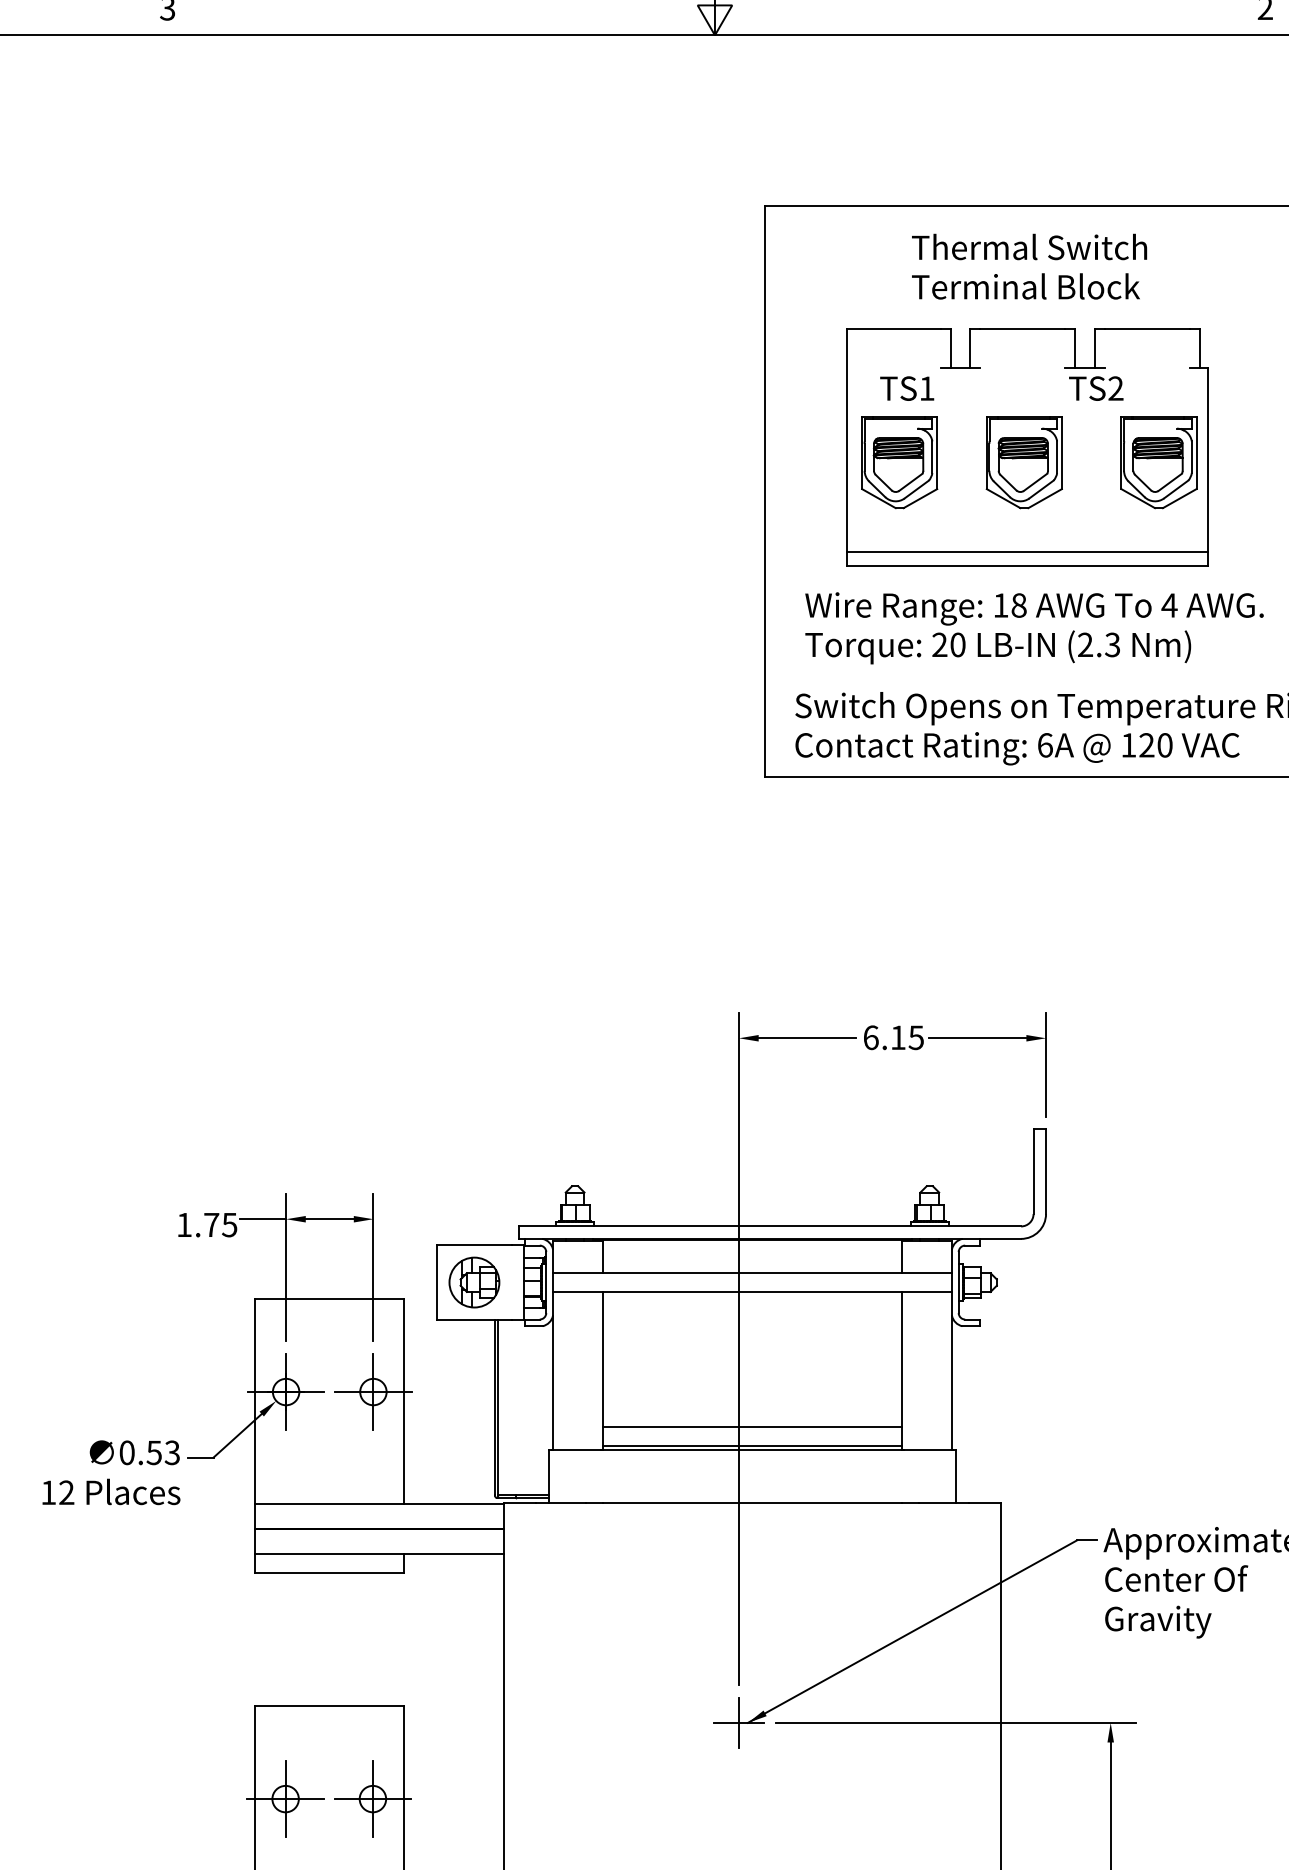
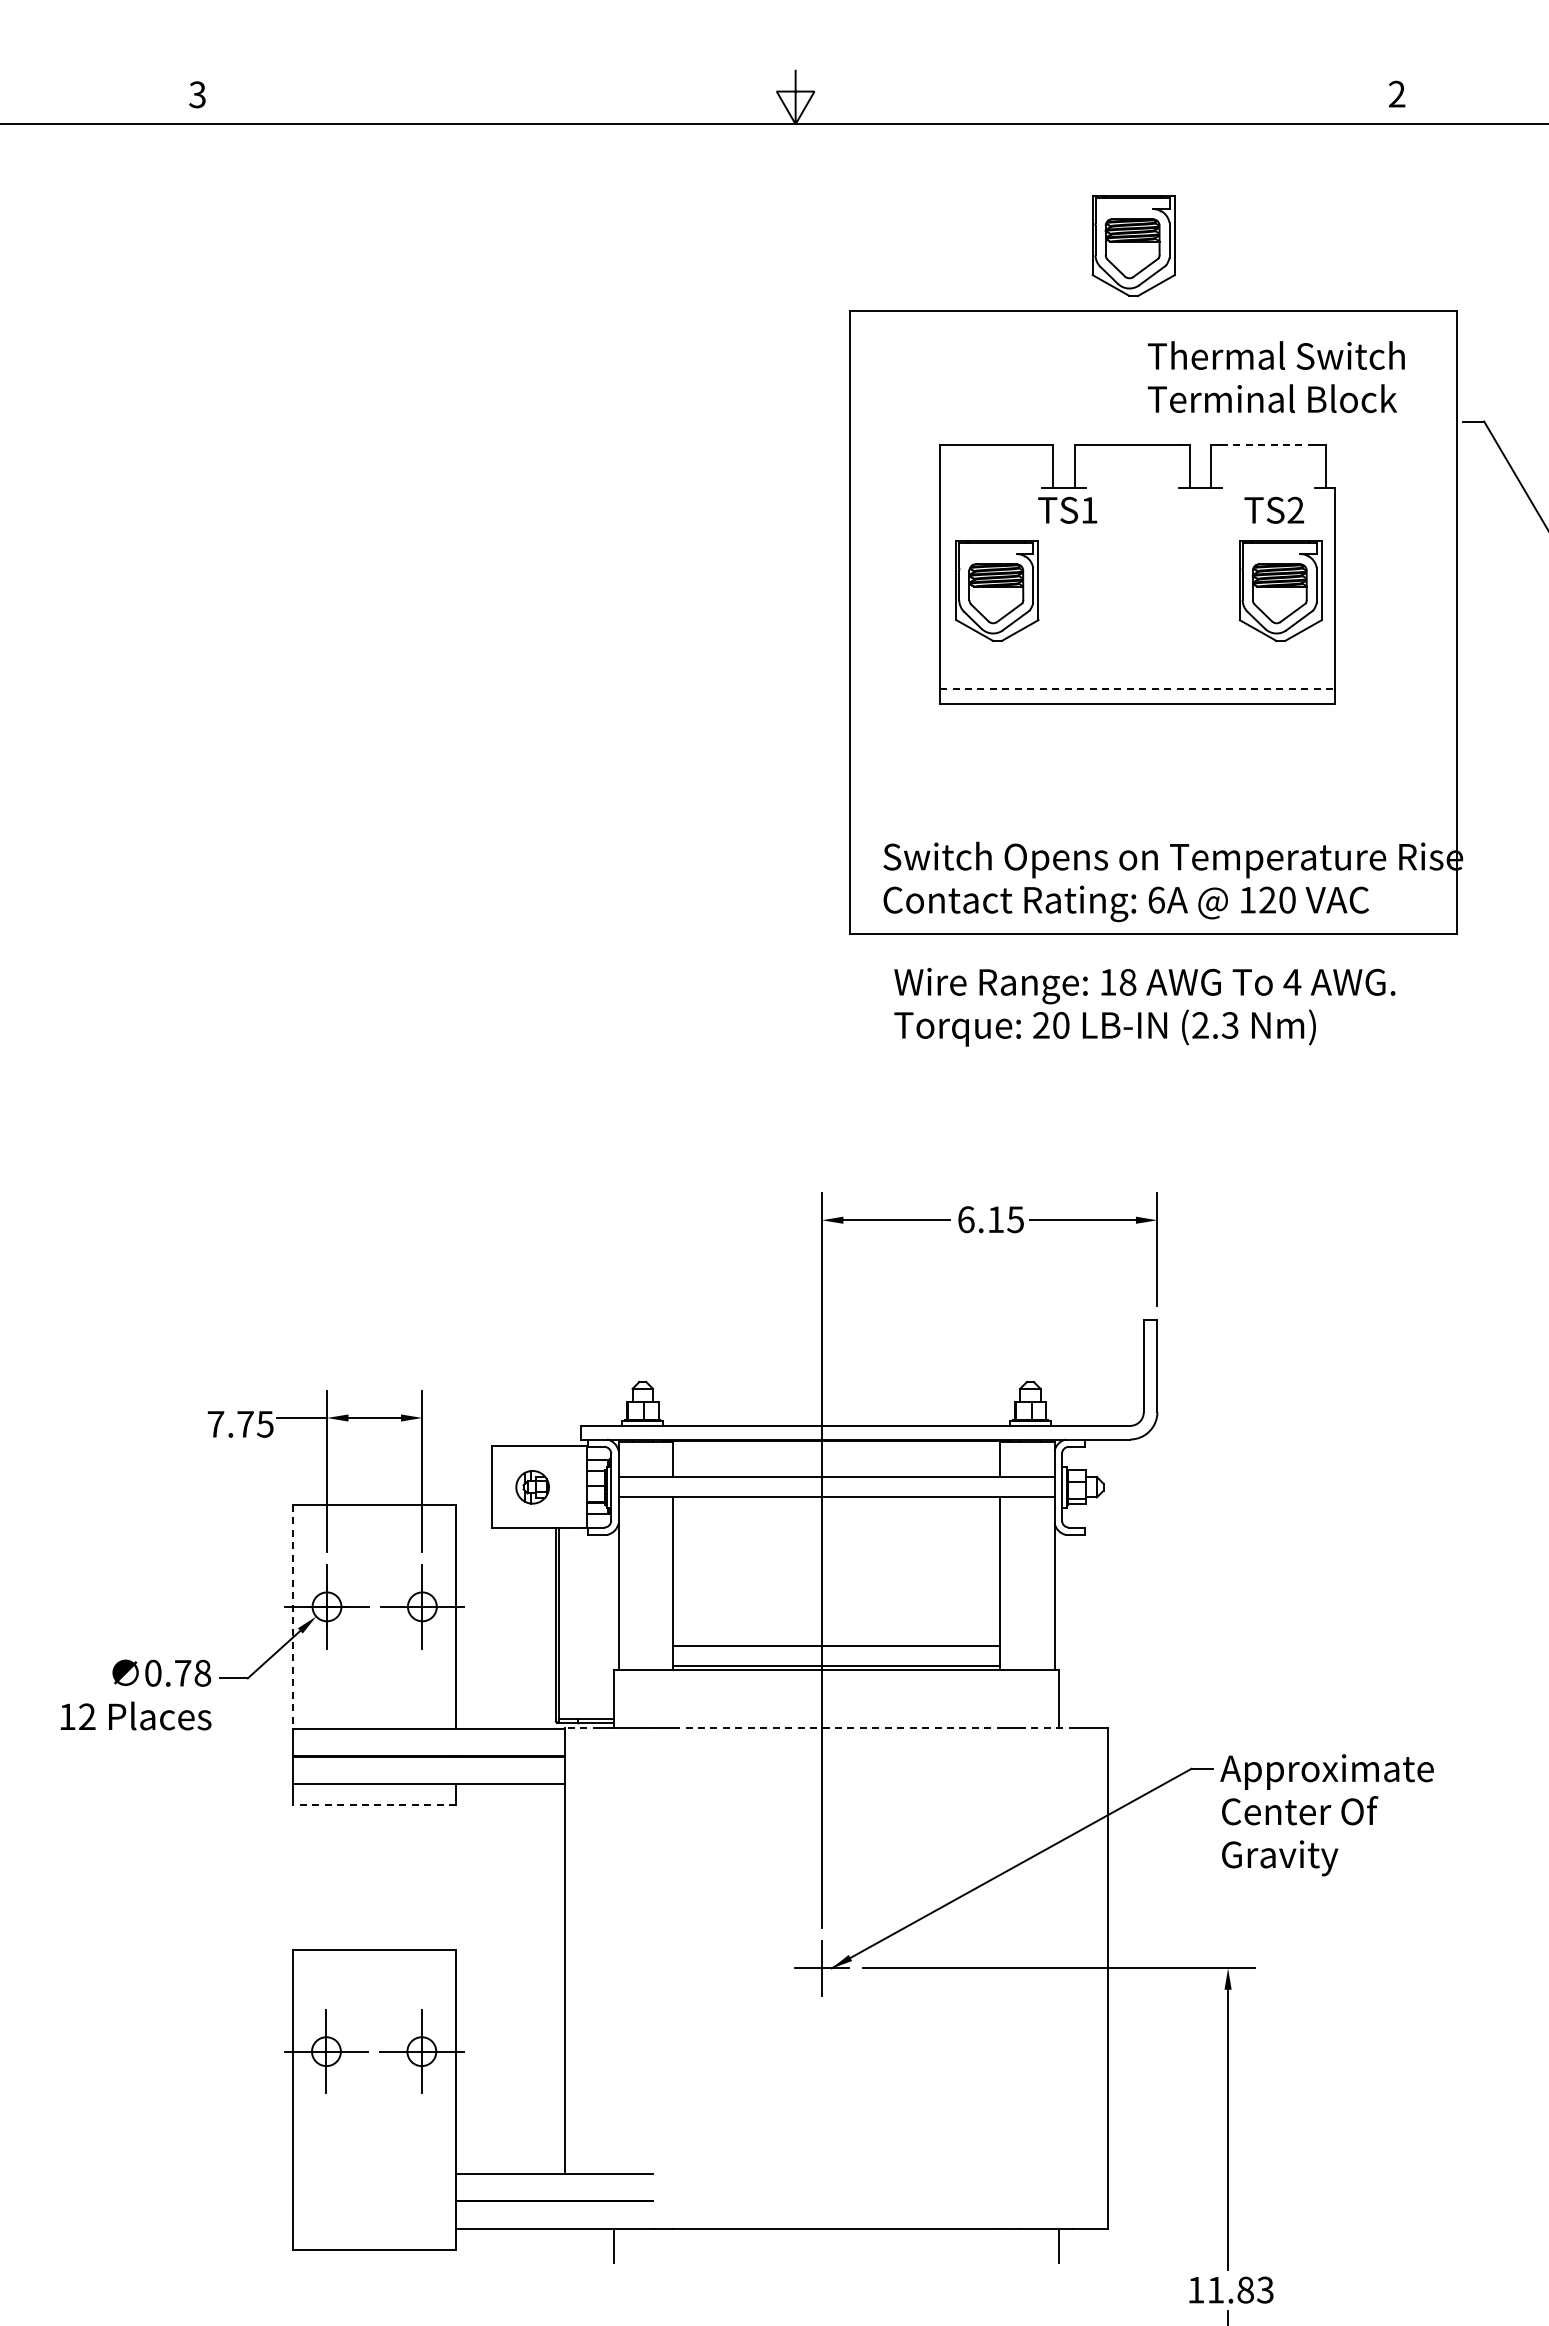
text: (1028, 266) -> (1275, 376), moved
line: (1147, 328) -> (1268, 444), solid -> dashed
text: (1001, 387) -> (1170, 509), moved
part: (1024, 461) -> (1133, 245), moved
line: (1027, 552) -> (1137, 689), solid -> dashed
text: (1034, 627) -> (1144, 1006), moved
text: (184, 1225) -> (215, 1424), 1.75 -> 7.75
part: (474, 1282) -> (532, 1487), size x0.6
line: (254, 1400) -> (292, 1616), solid -> dashed
text: (163, 1452) -> (192, 1672), 0.53 -> 0.78
line: (519, 1503) -> (582, 1728), solid -> dashed
line: (752, 1503) -> (836, 1728), solid -> dashed
line: (944, 1503) -> (1046, 1728), solid -> dashed
line: (329, 1572) -> (374, 1804), solid -> dashed

